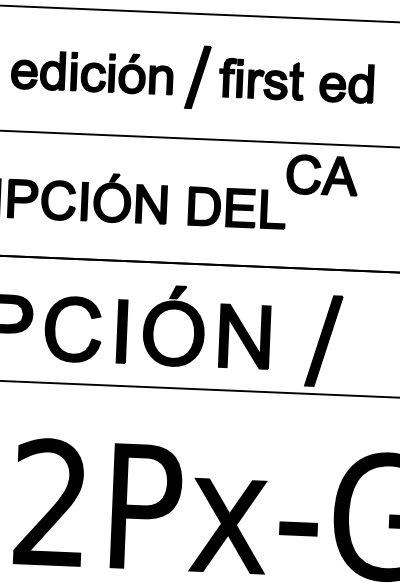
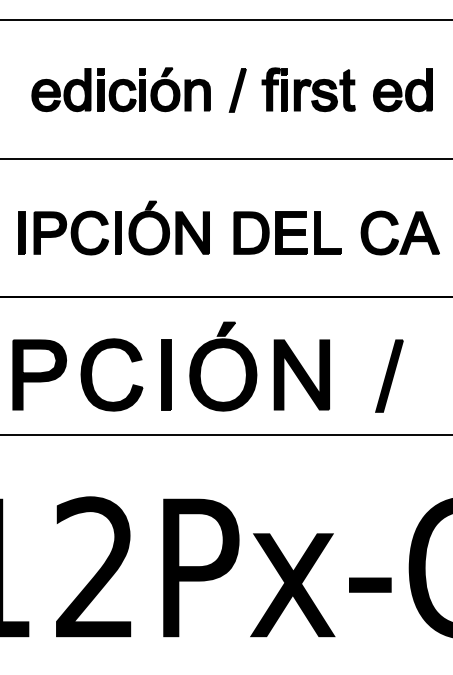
part: (197, 77) -> (237, 90), size x0.62
part: (320, 181) -> (398, 239), moved
part: (323, 340) -> (389, 375), size x0.71

